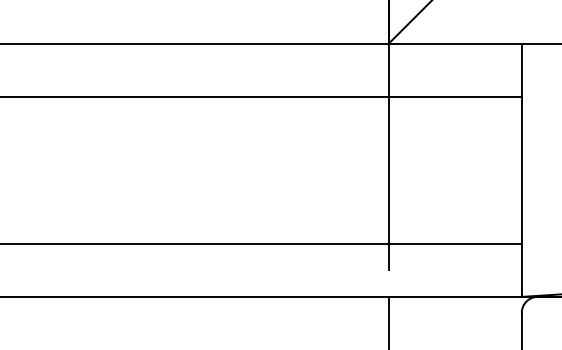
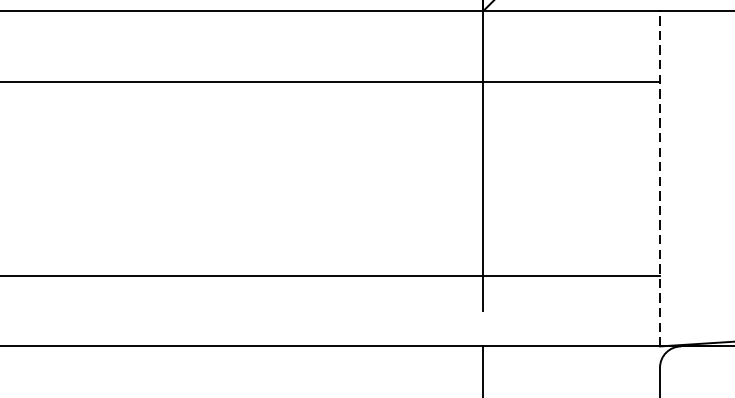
line: (521, 170) -> (659, 178), solid -> dashed

